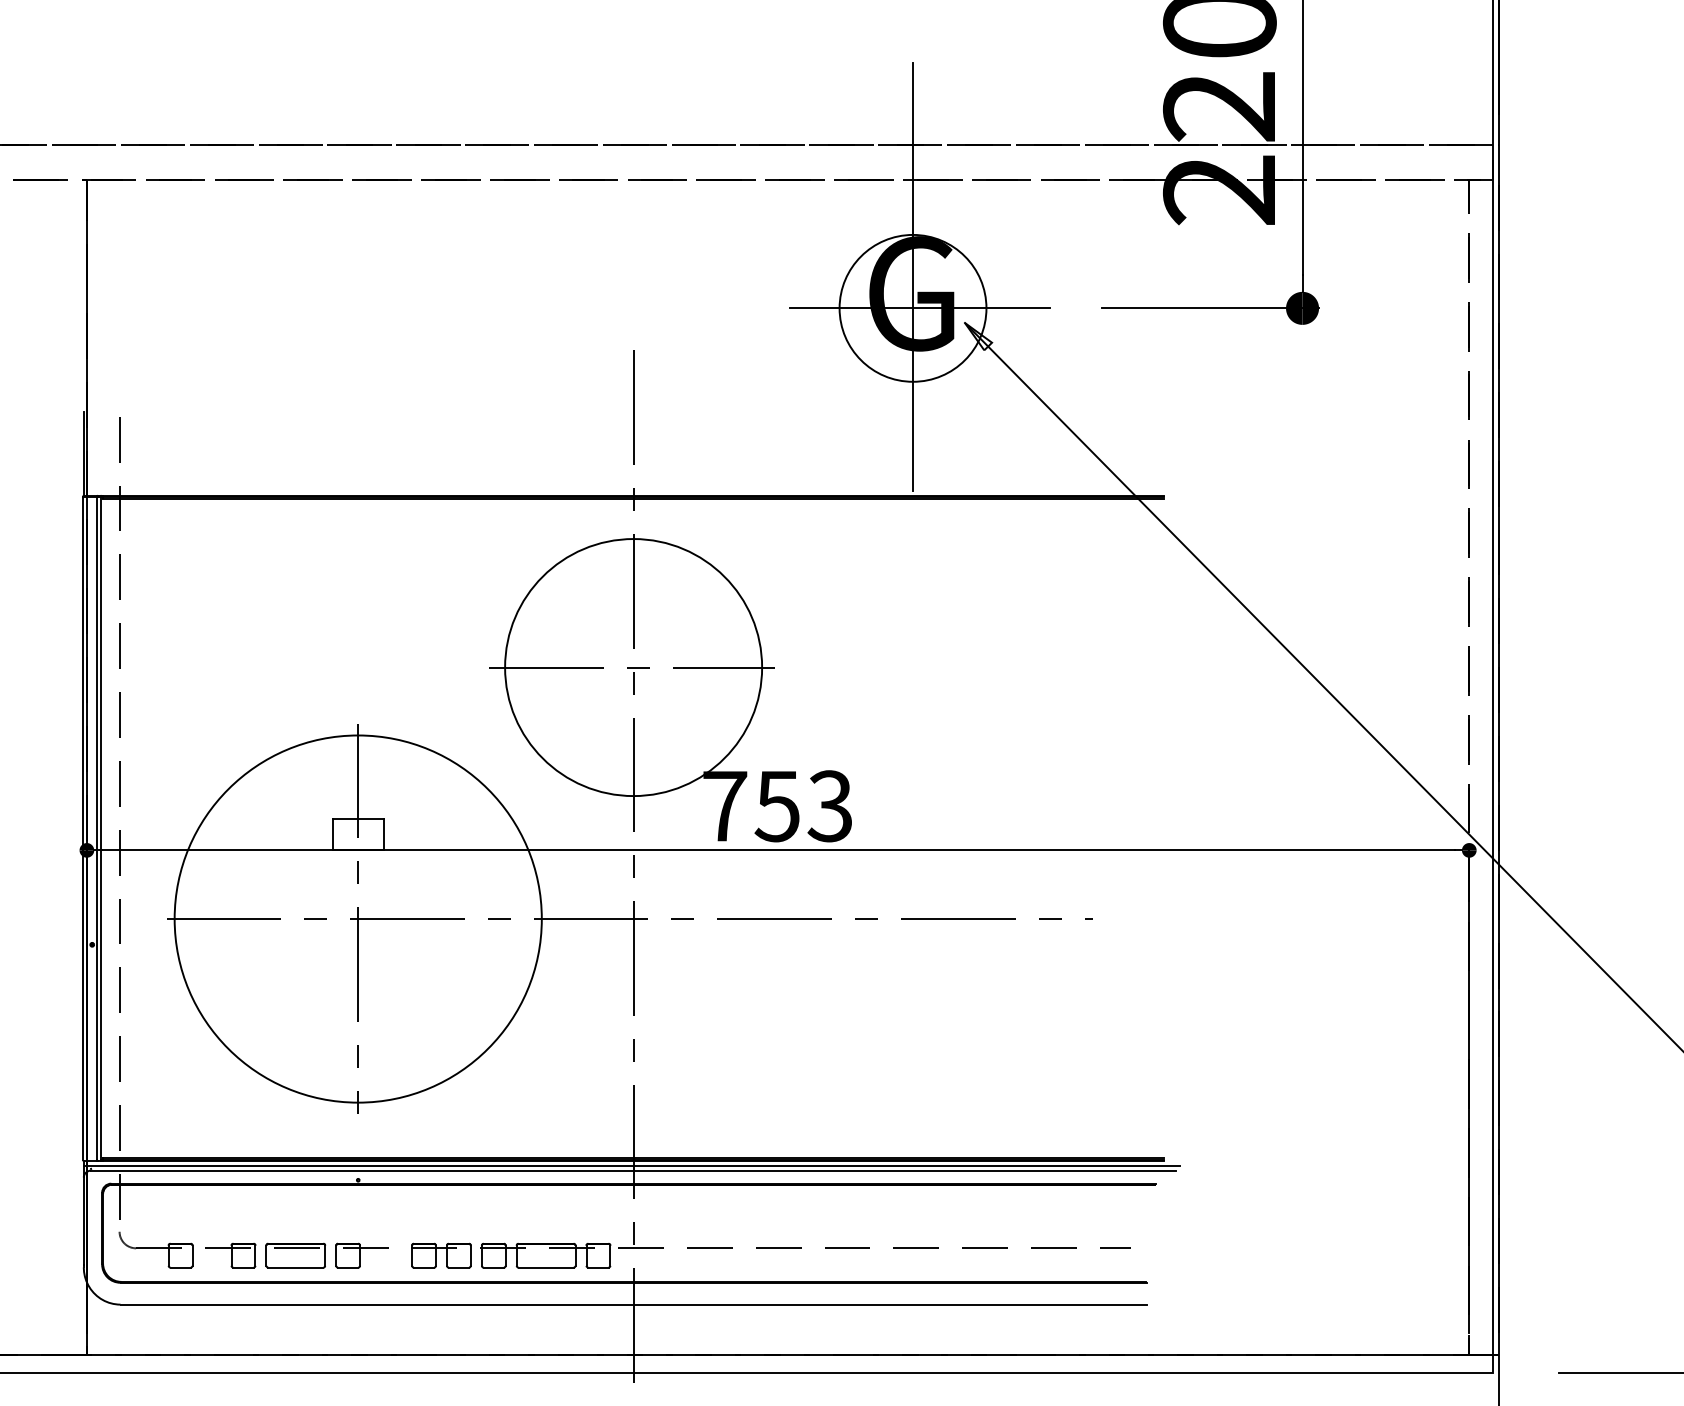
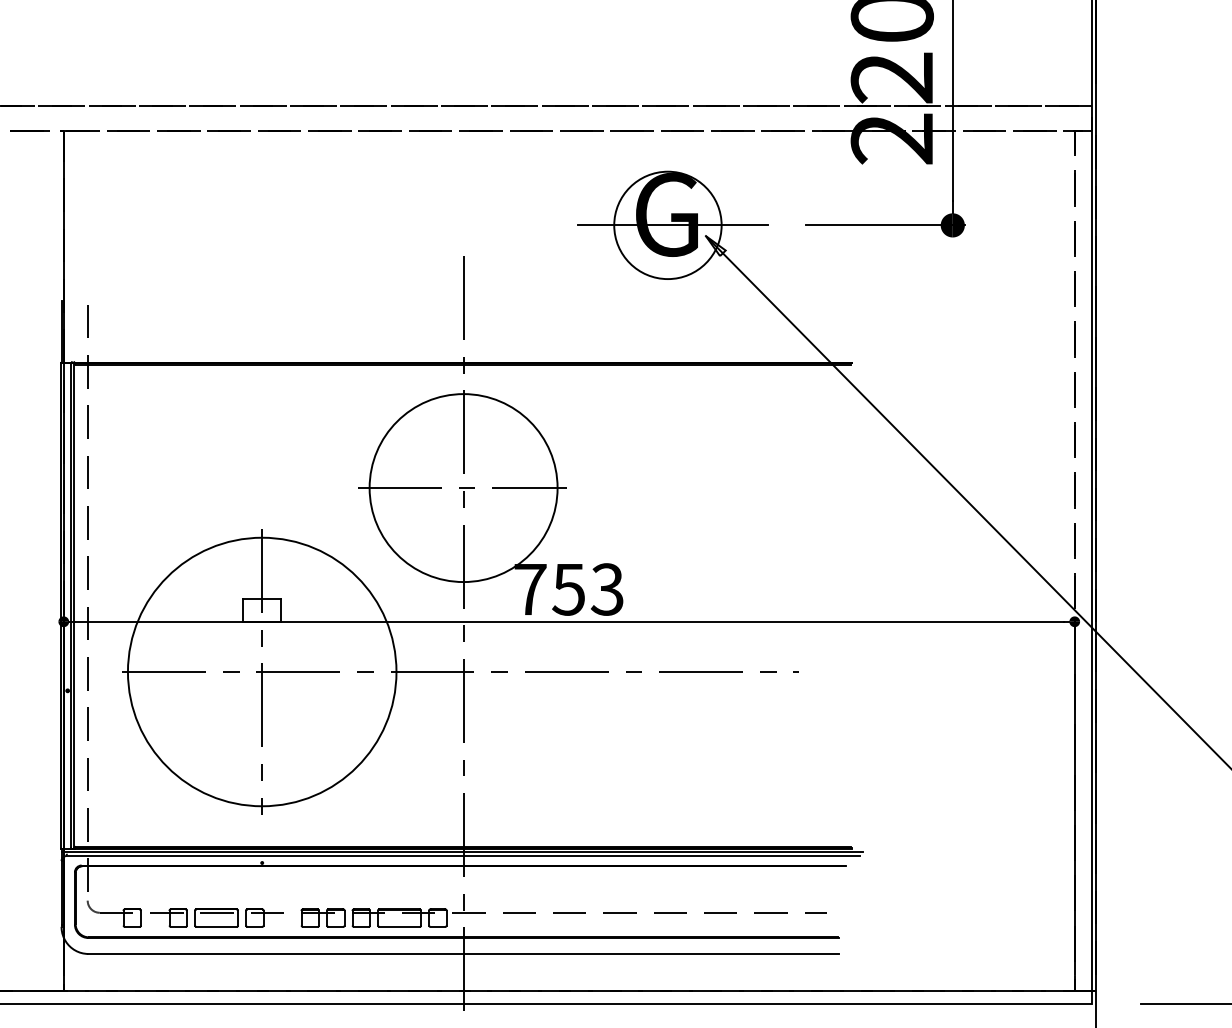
line: (913, 276) -> (668, 202), removed

